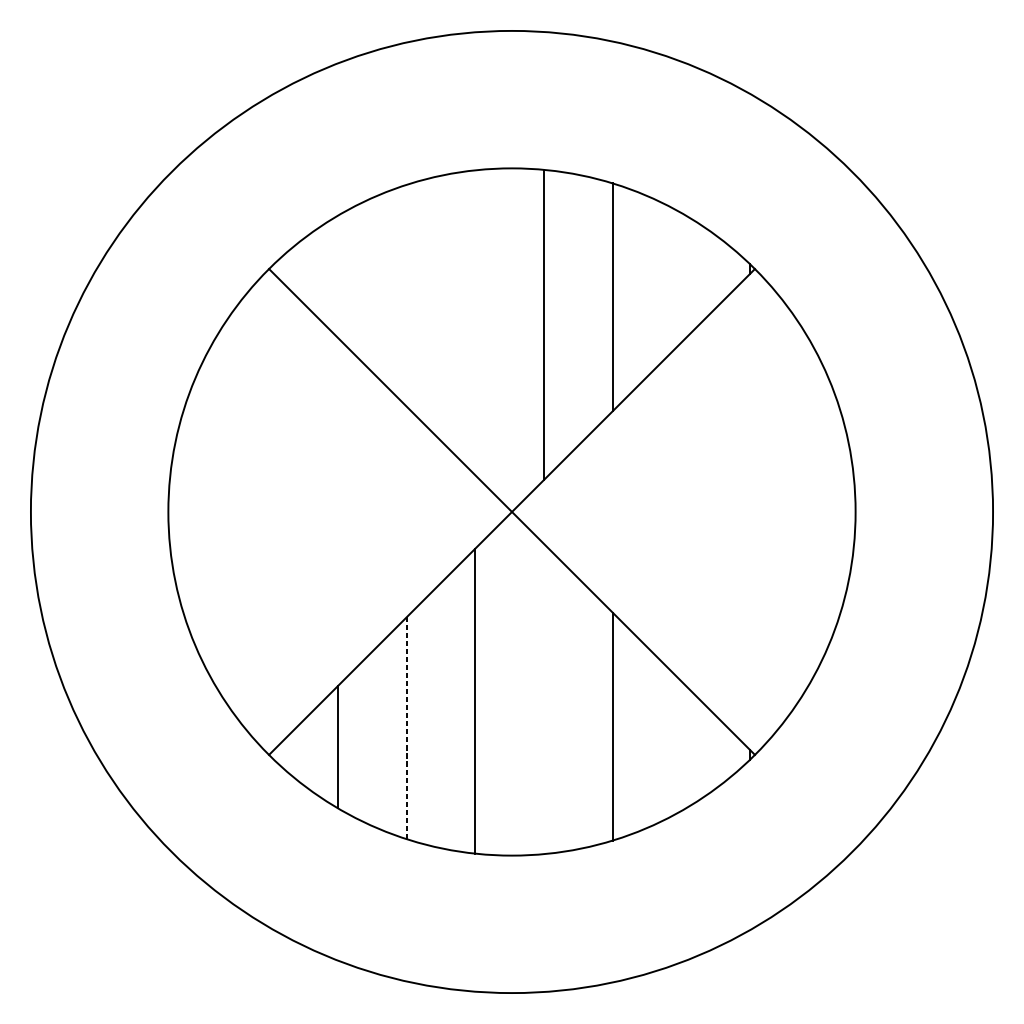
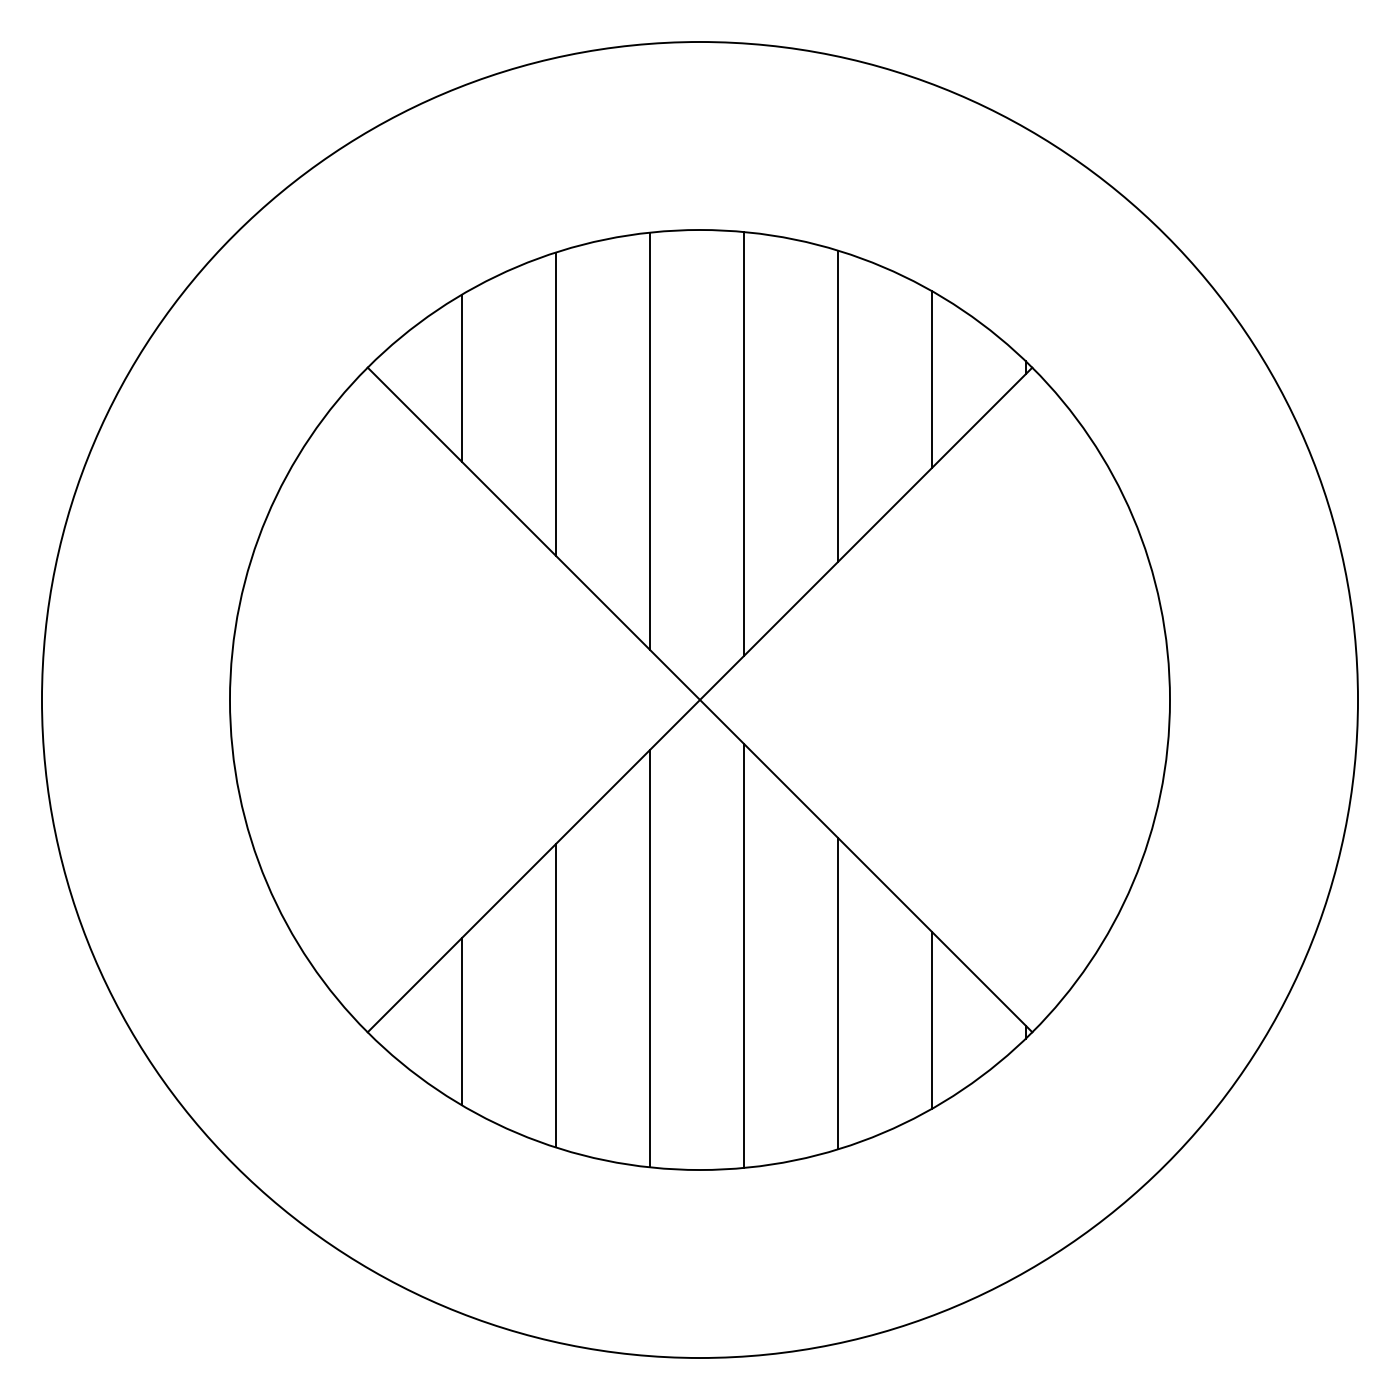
line: (337, 276) -> (461, 377), added
line: (681, 277) -> (931, 379), added
line: (406, 295) -> (555, 403), added
line: (475, 322) -> (649, 440), added
line: (543, 698) -> (743, 955), added
line: (406, 728) -> (555, 995), dashed -> solid
line: (681, 745) -> (931, 1019), added

